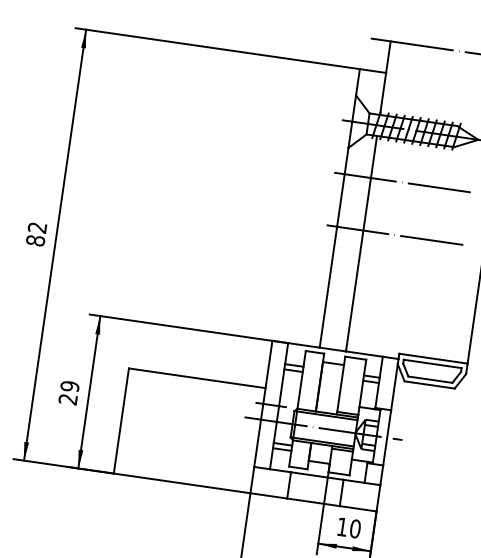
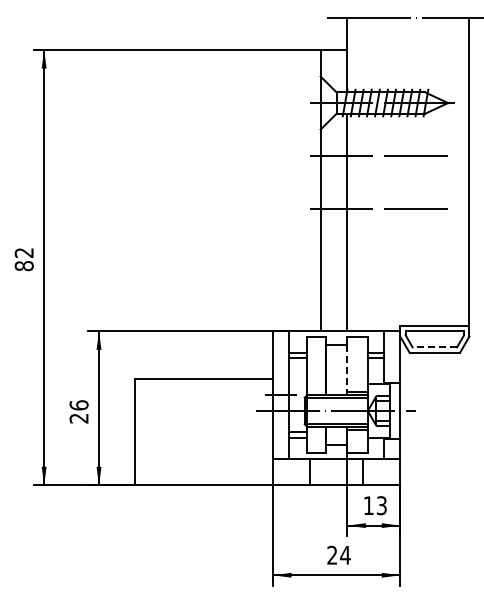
line: (430, 379) -> (434, 347), solid -> dashed
text: (69, 386) -> (78, 405), 29 -> 26
line: (340, 388) -> (347, 368), solid -> dashed
text: (355, 528) -> (381, 505), 10 -> 13

